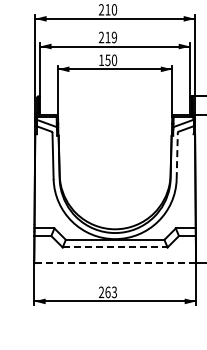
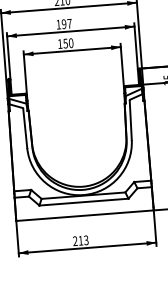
text: (107, 37) -> (63, 24), 219 -> 197
line: (177, 155) -> (130, 119), dashed -> solid
line: (115, 247) -> (84, 202), dashed -> solid
line: (115, 263) -> (85, 215), dashed -> solid
text: (107, 292) -> (80, 240), 263 -> 213

